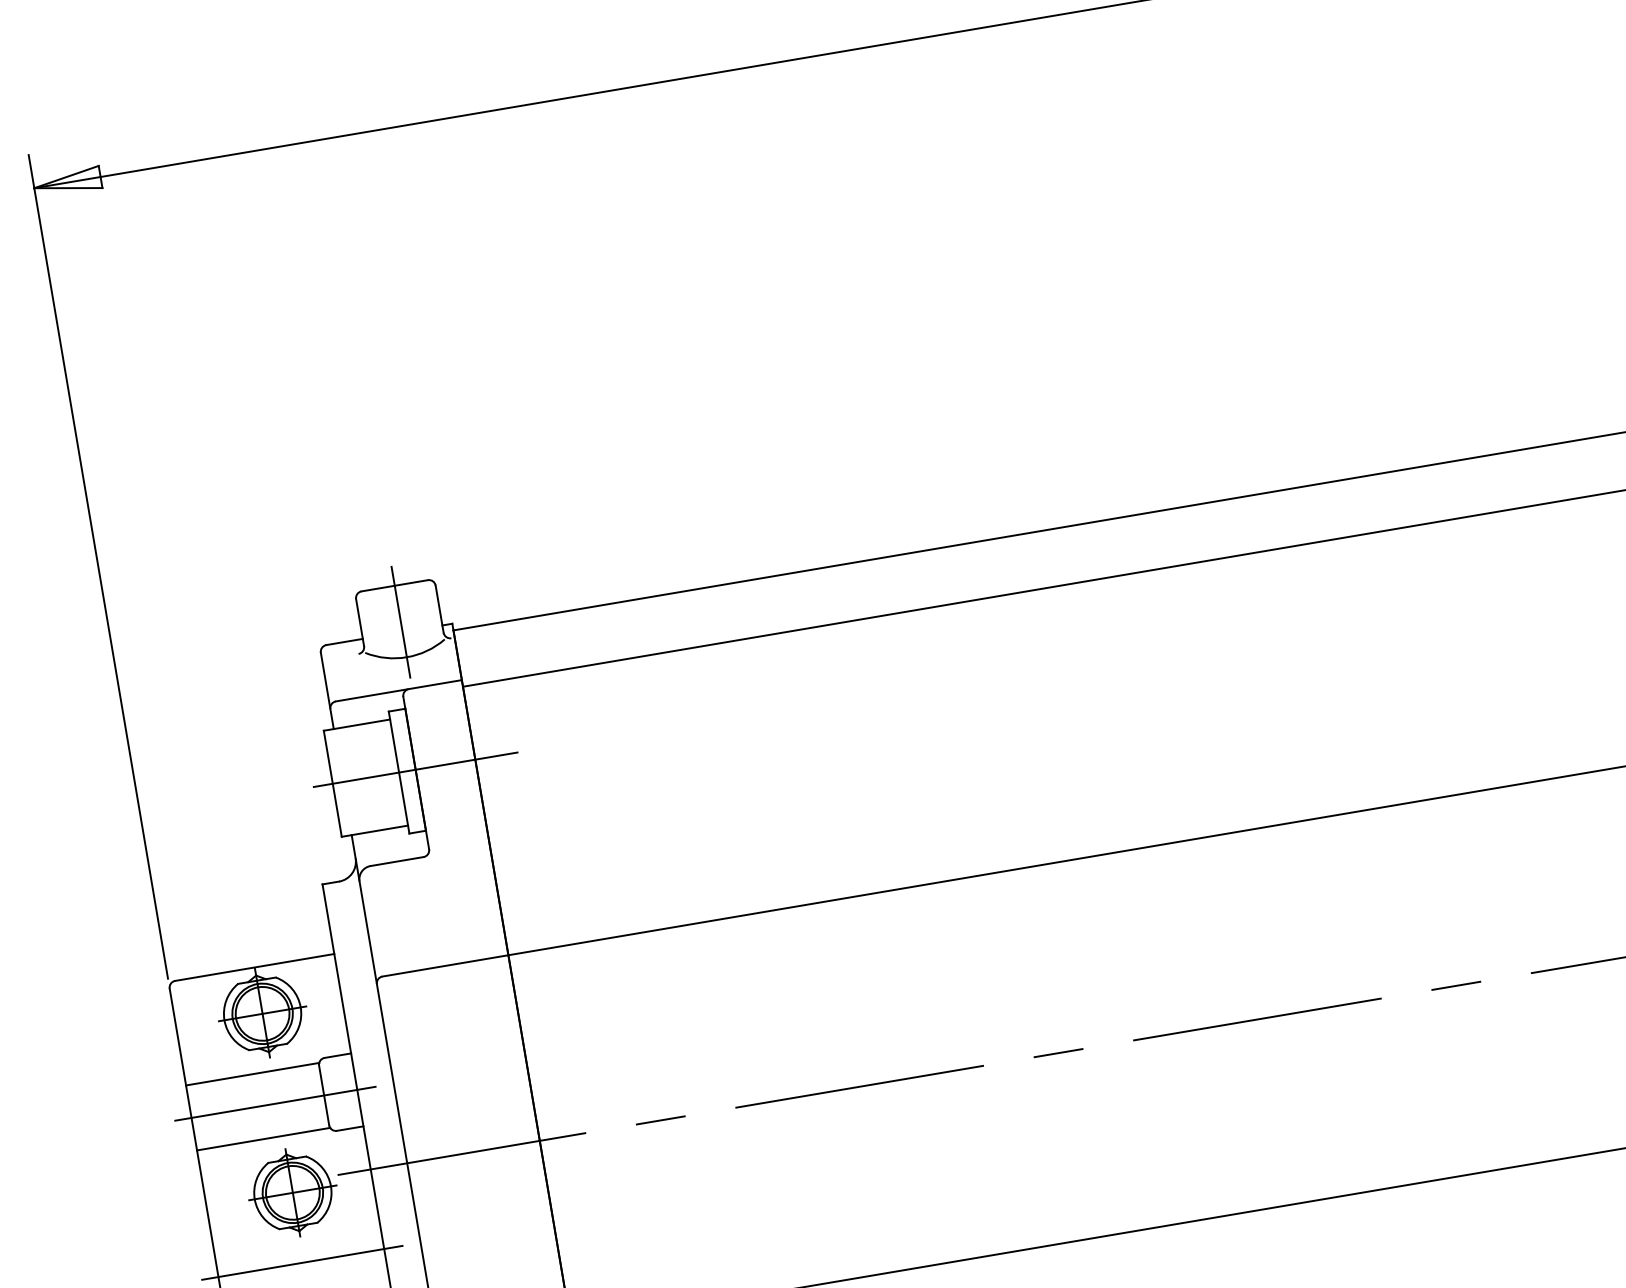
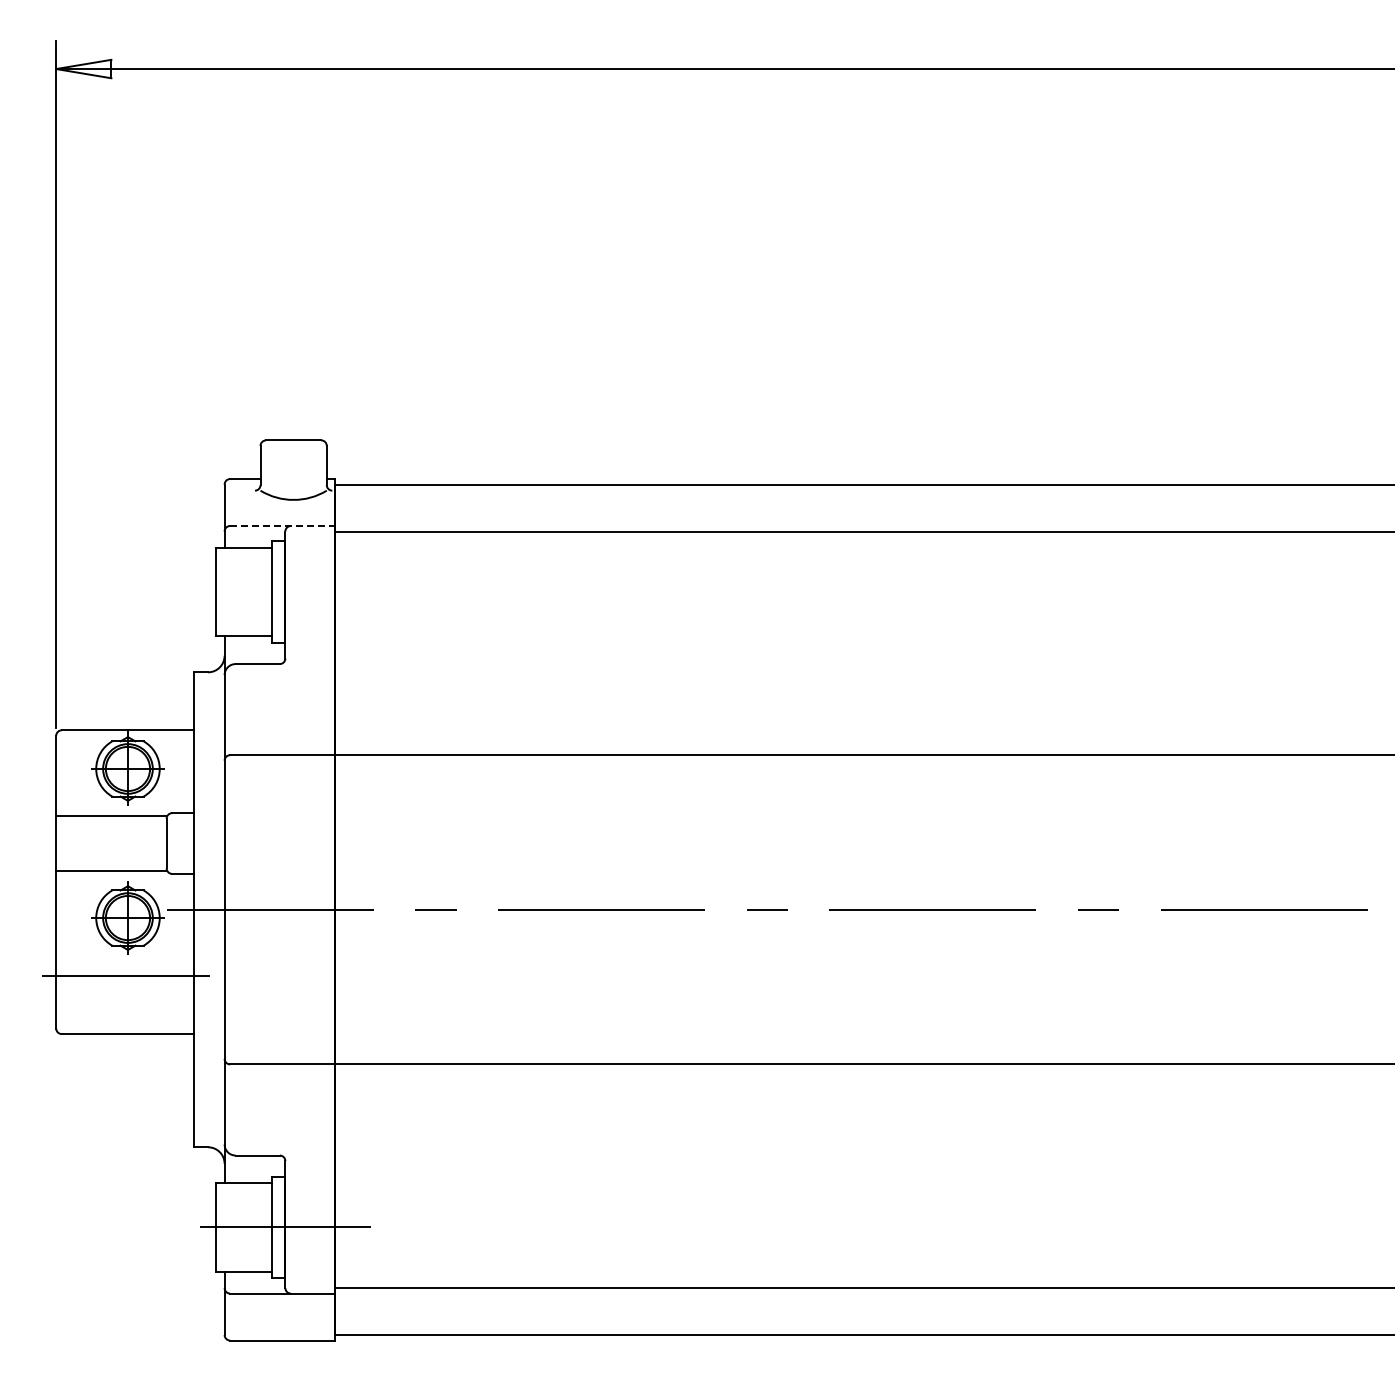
line: (400, 621) -> (293, 470), removed
line: (399, 690) -> (283, 525), solid -> dashed
line: (415, 770) -> (285, 592), removed
line: (274, 1103) -> (125, 843), removed

